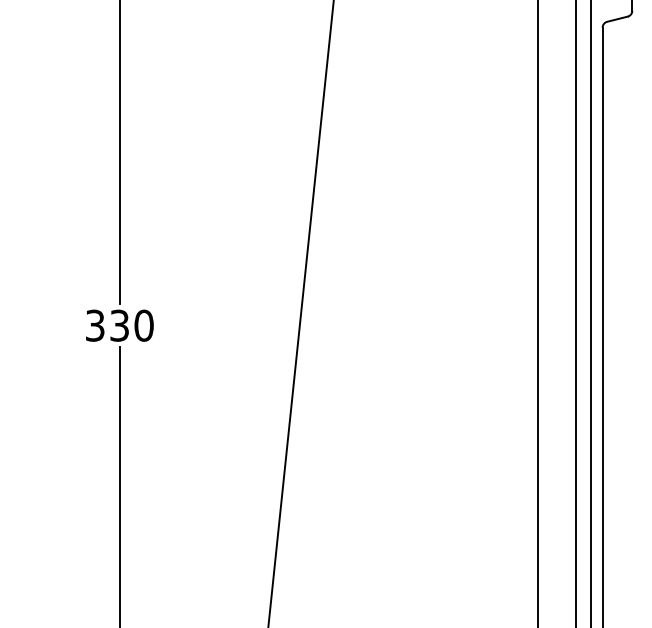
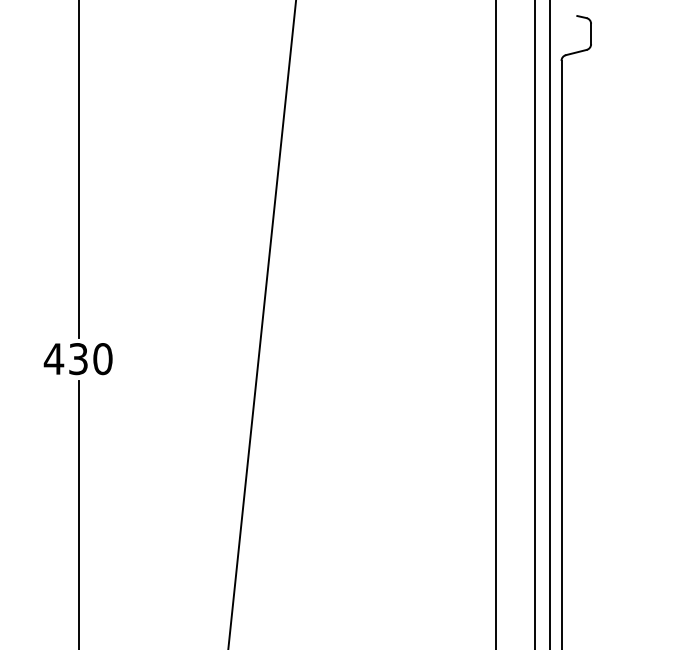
text: (94, 326) -> (53, 359), 330 -> 430

